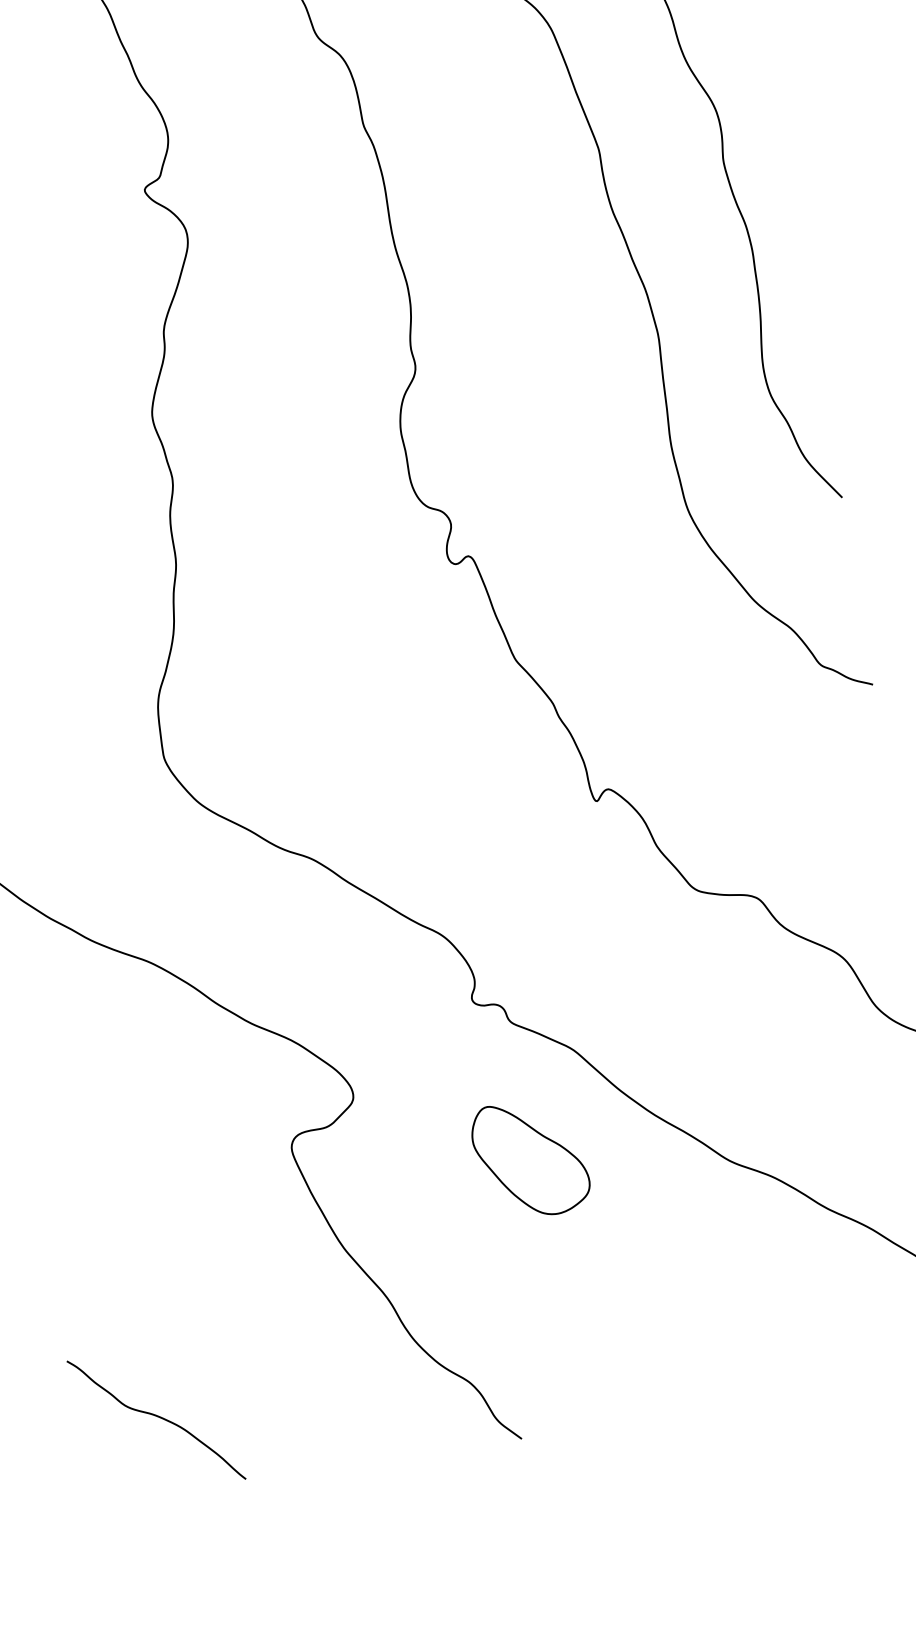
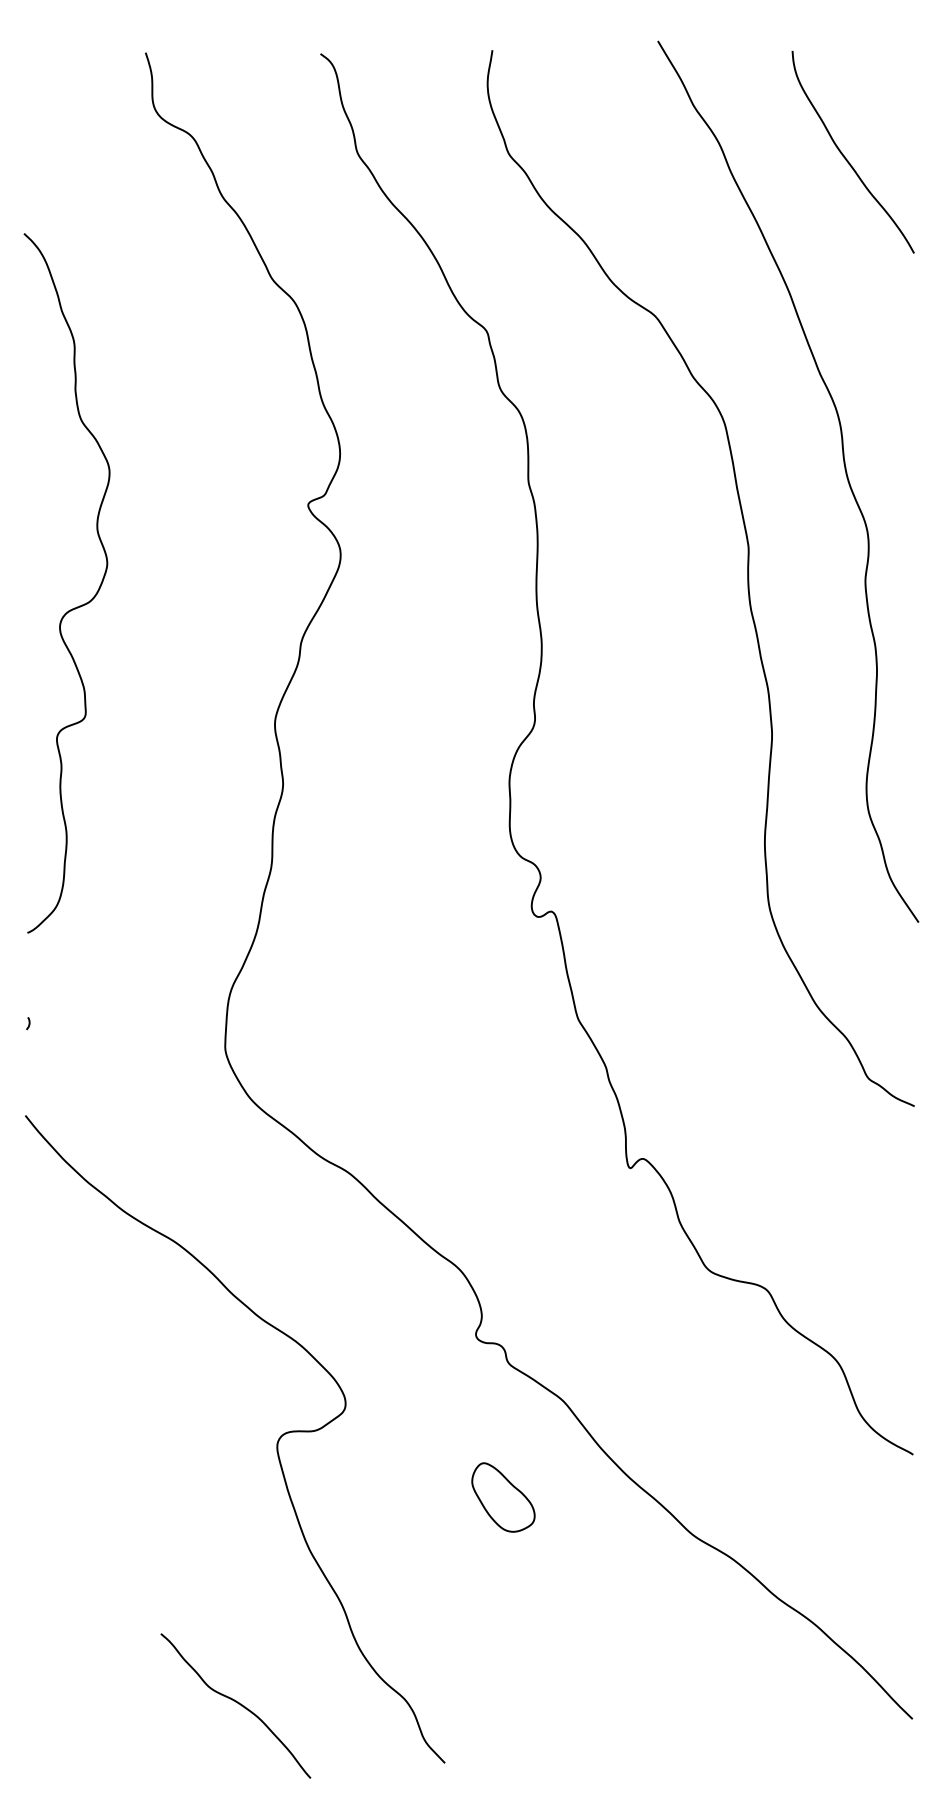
part: (530, 1158) -> (503, 1497), size x0.6
curve: (157, 1417) -> (237, 1703), moved

